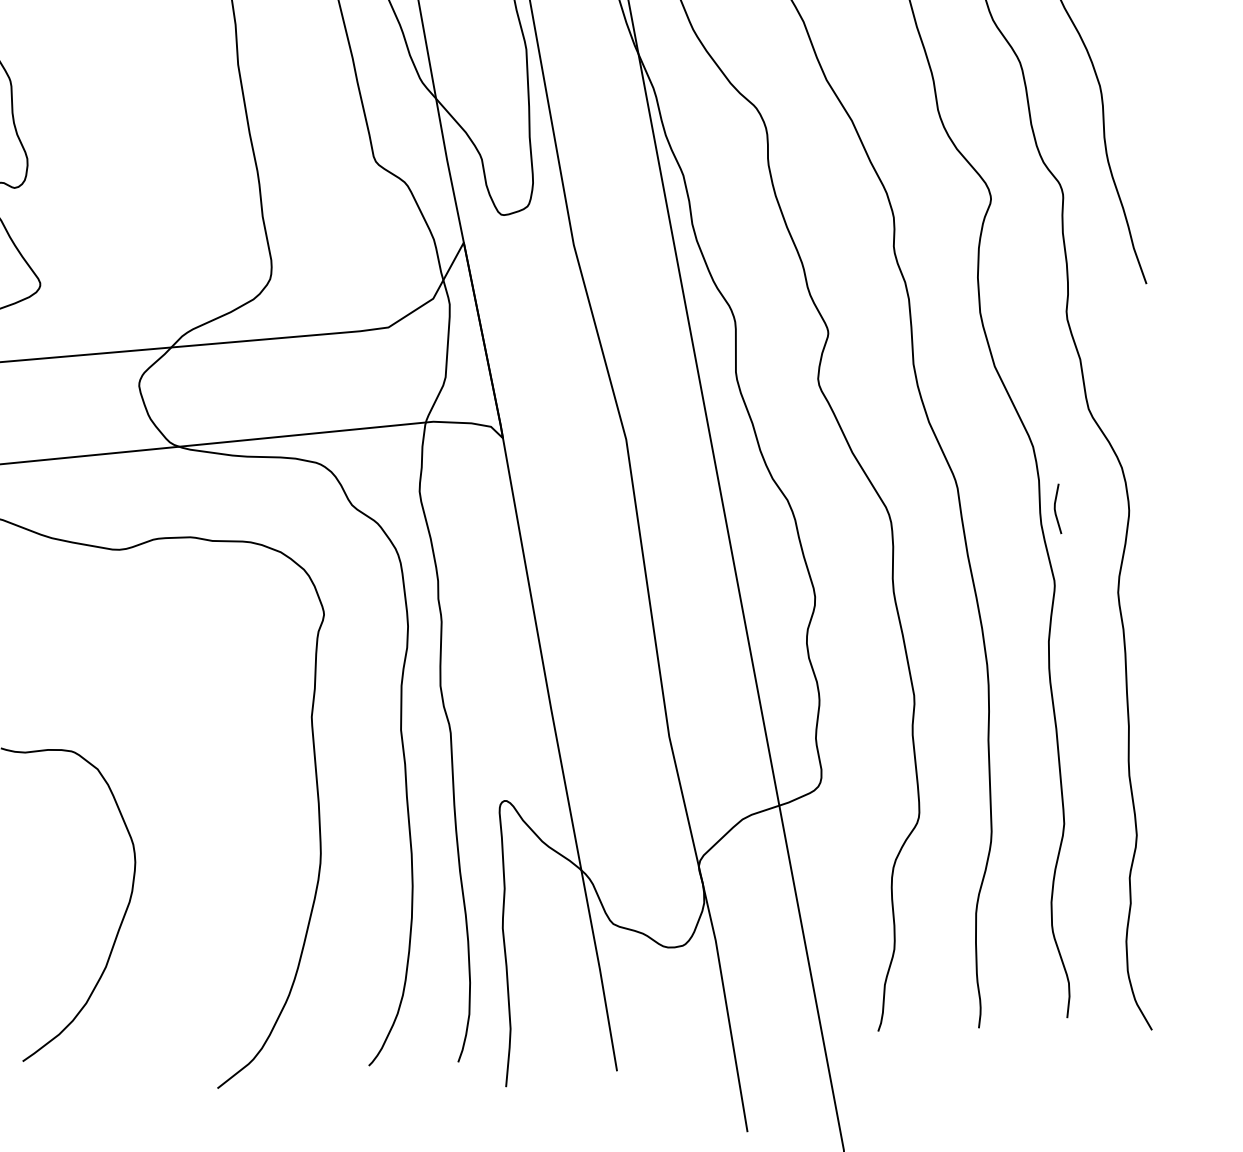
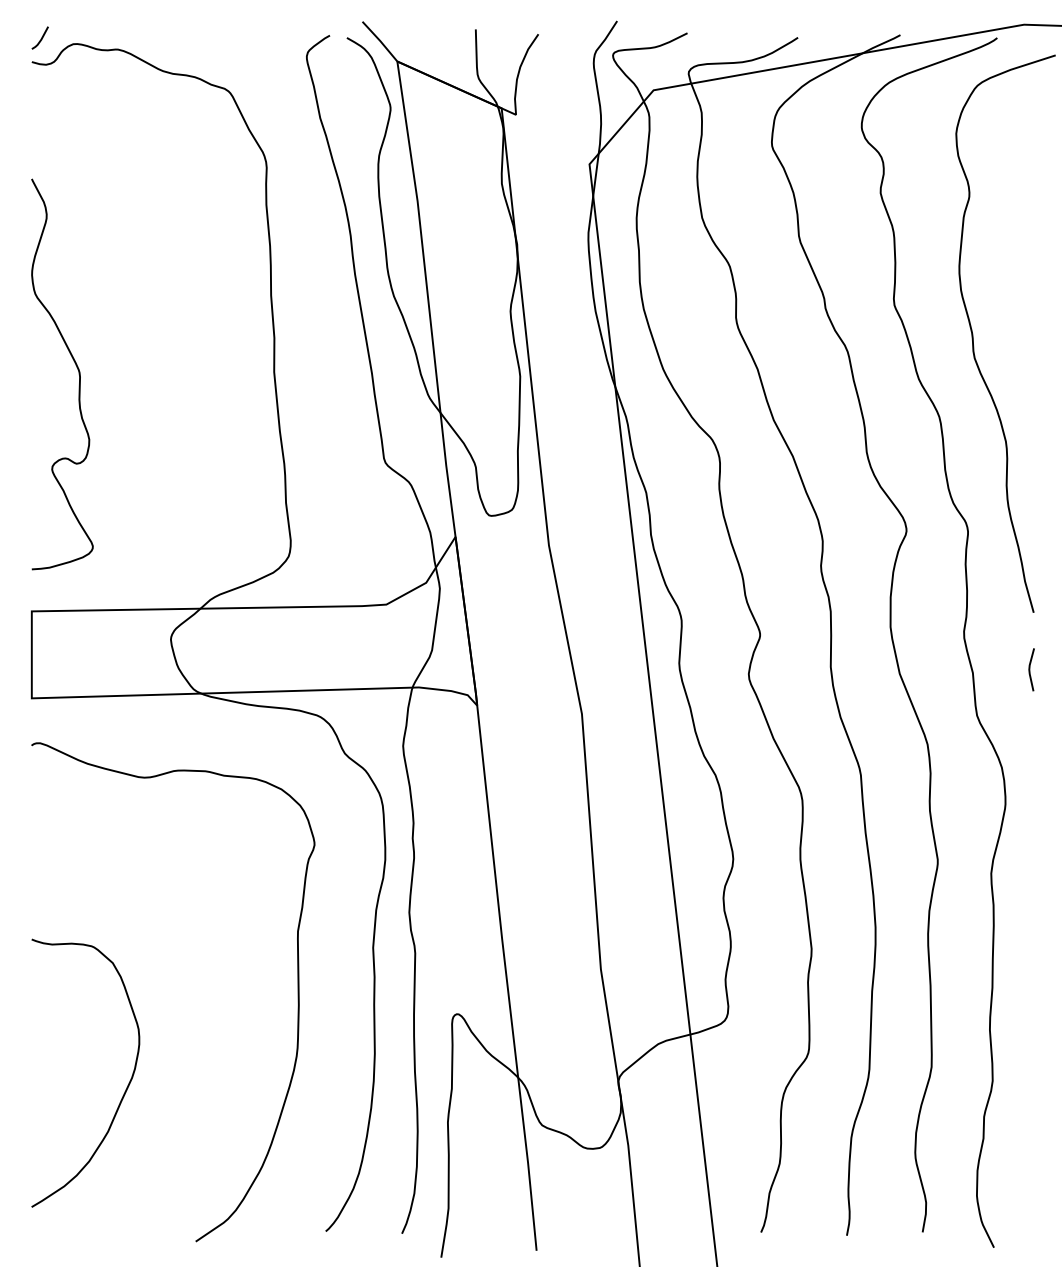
line: (1056, 508) -> (1030, 669), moved

